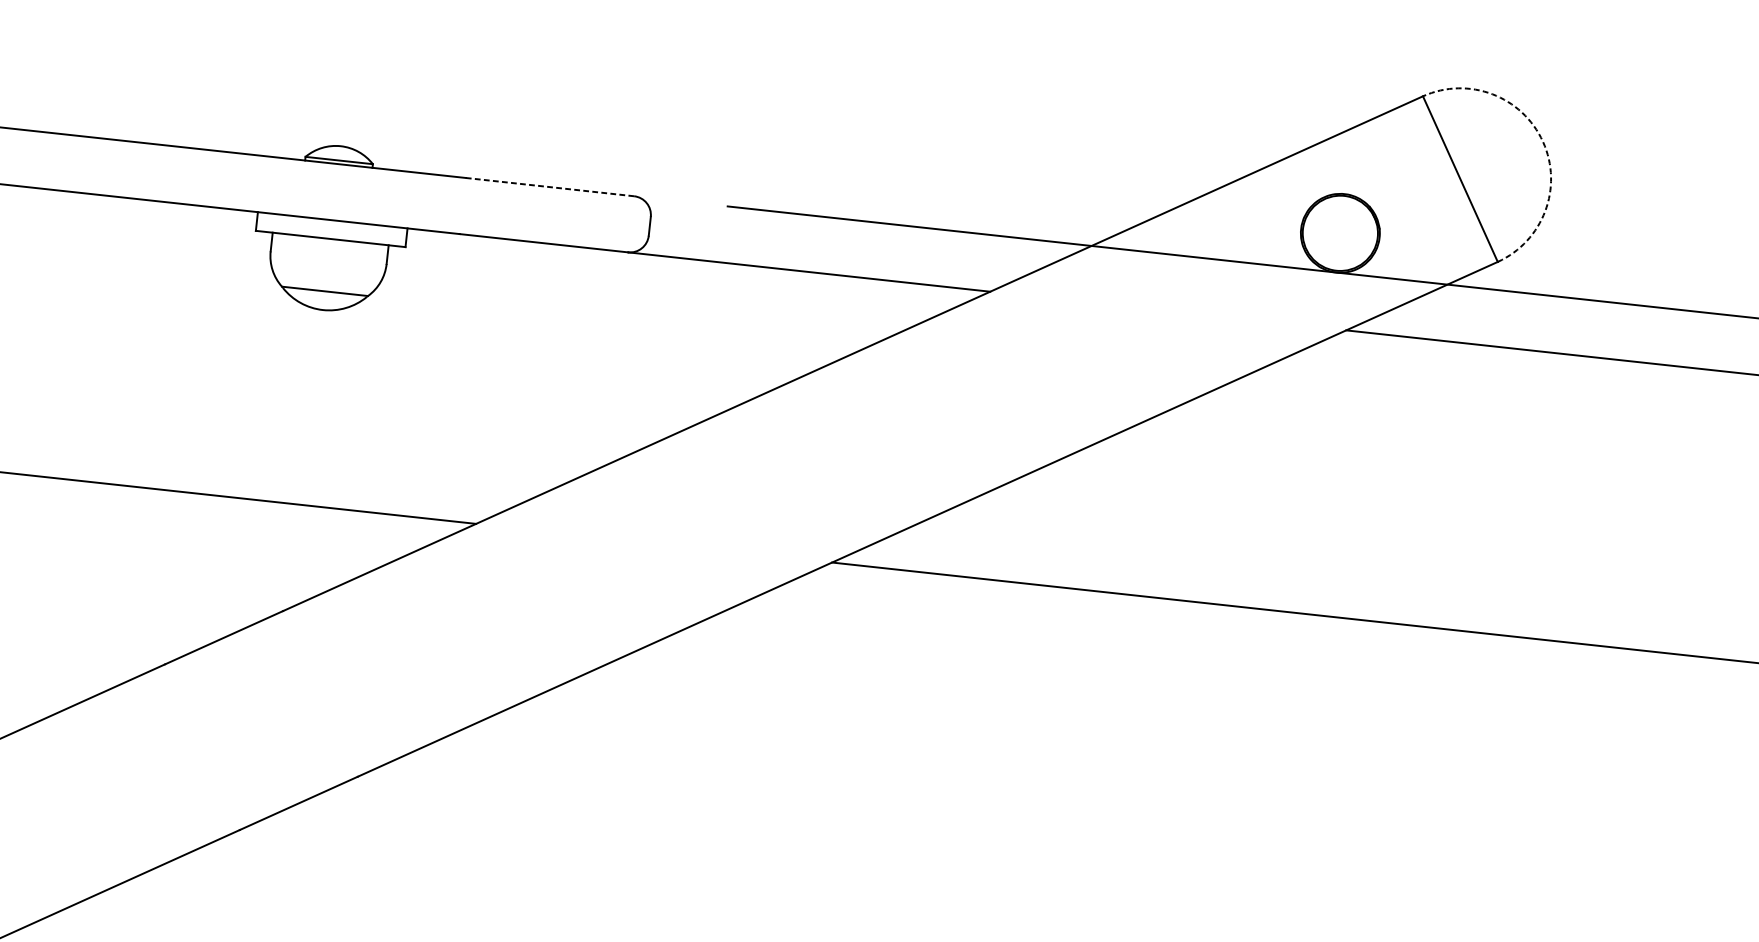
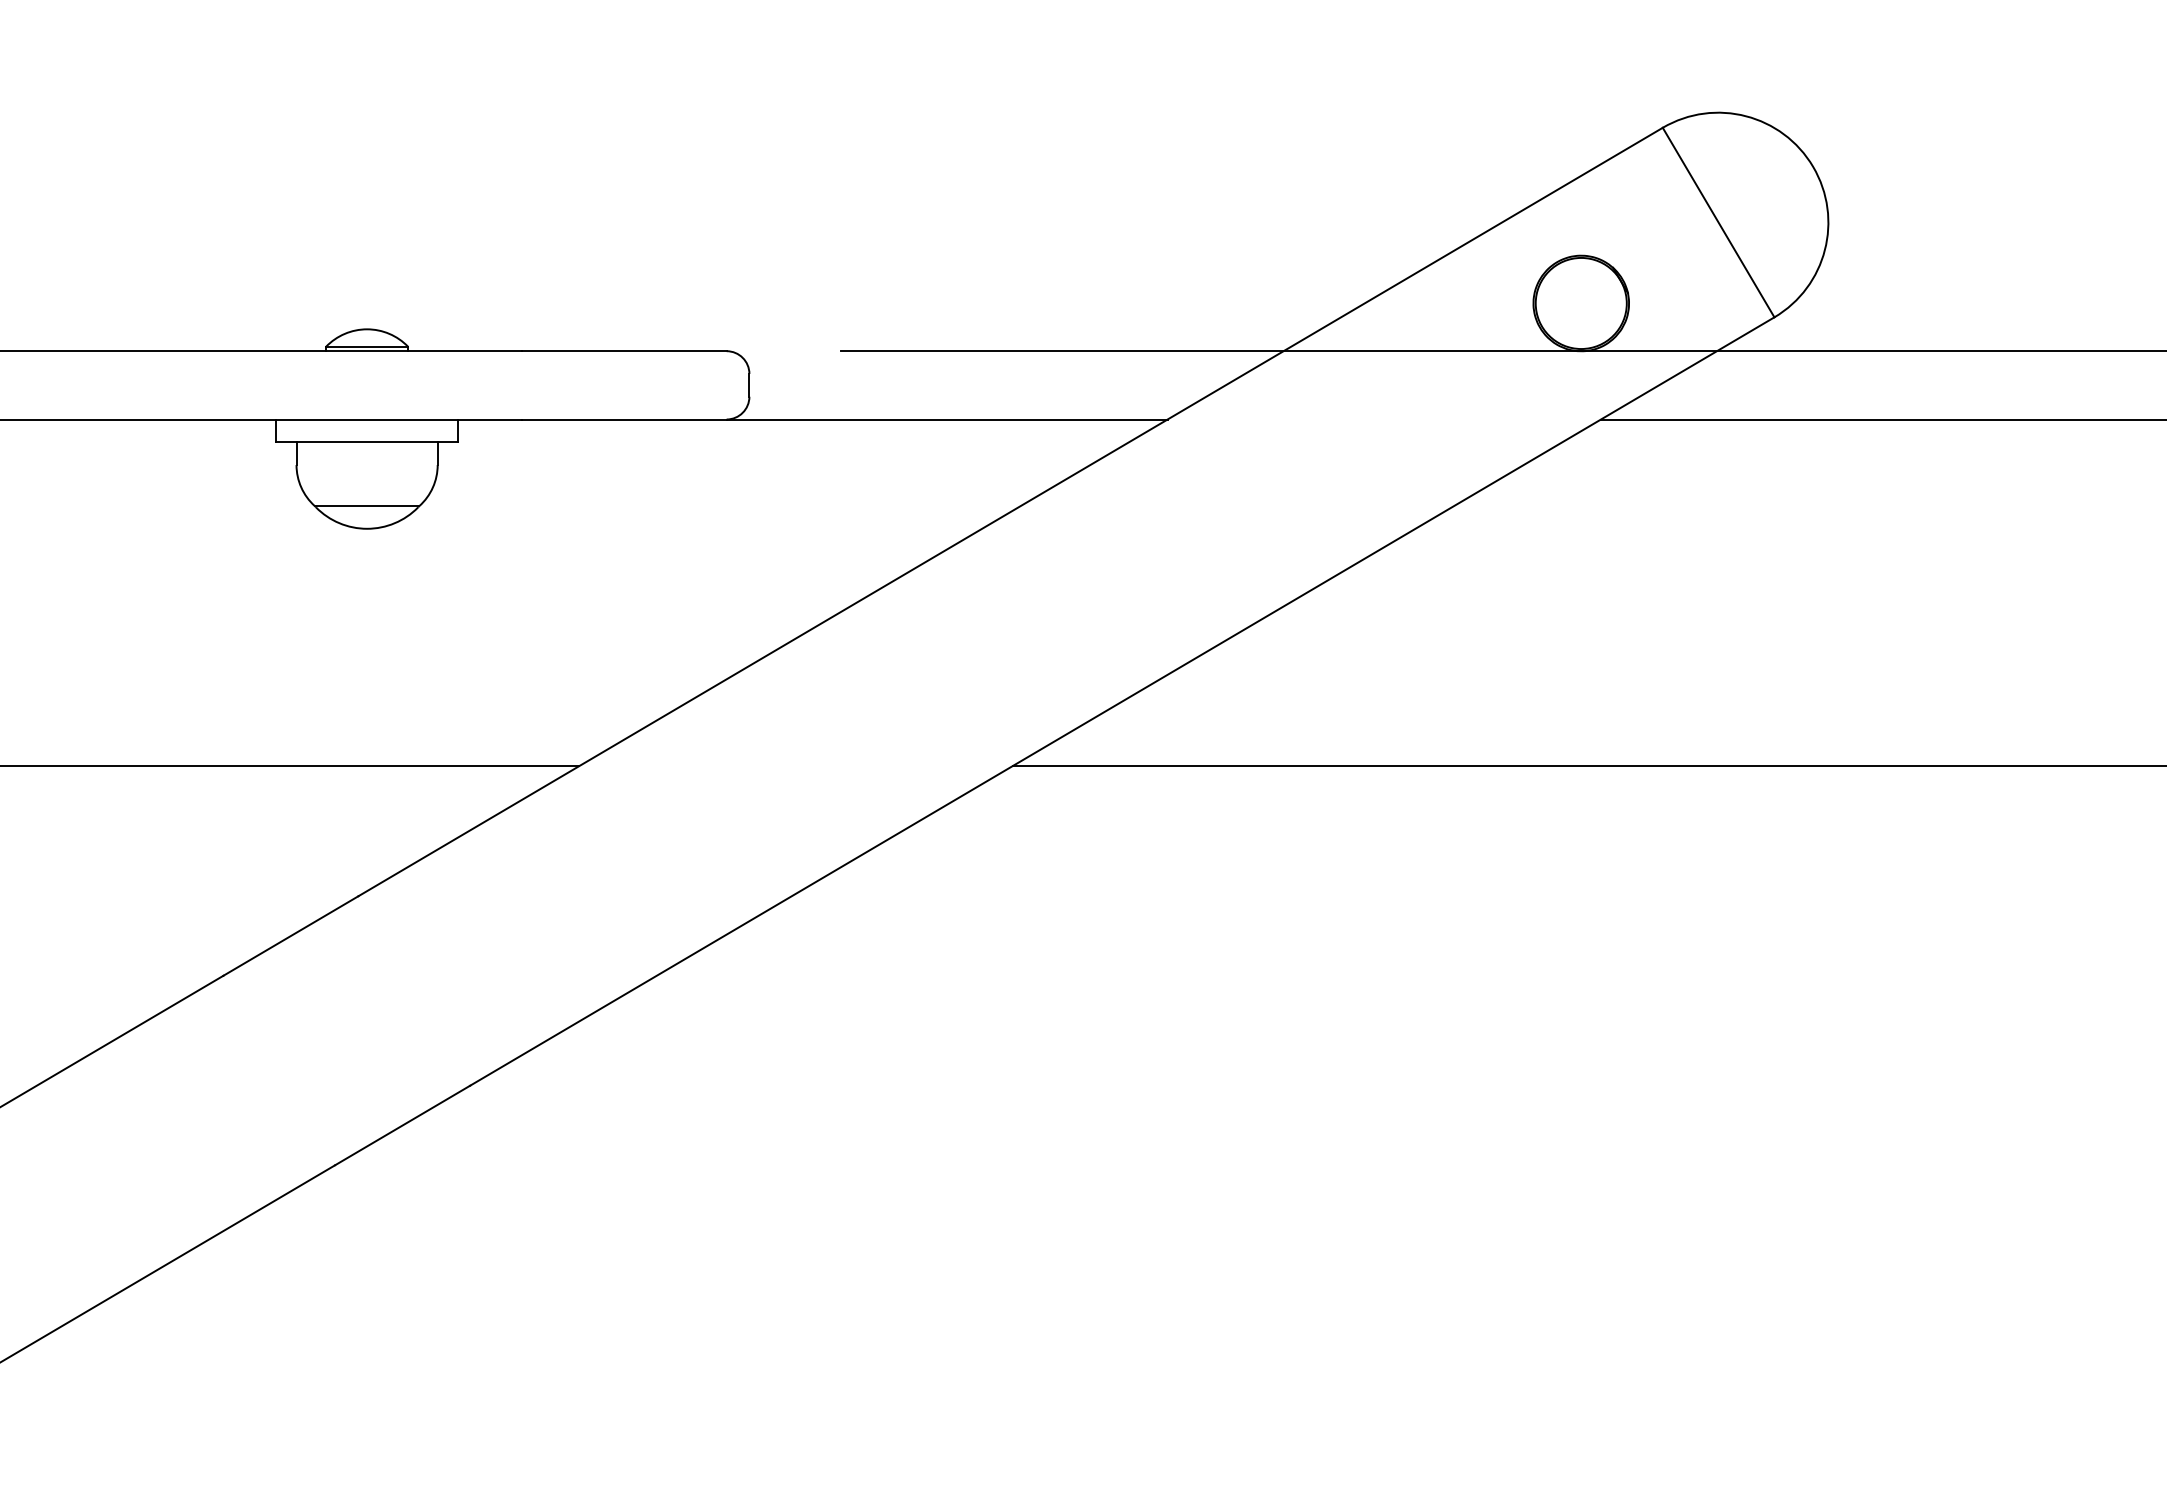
arc: (1543, 141) -> (1813, 166), dashed -> solid
line: (550, 187) -> (624, 351), dashed -> solid

